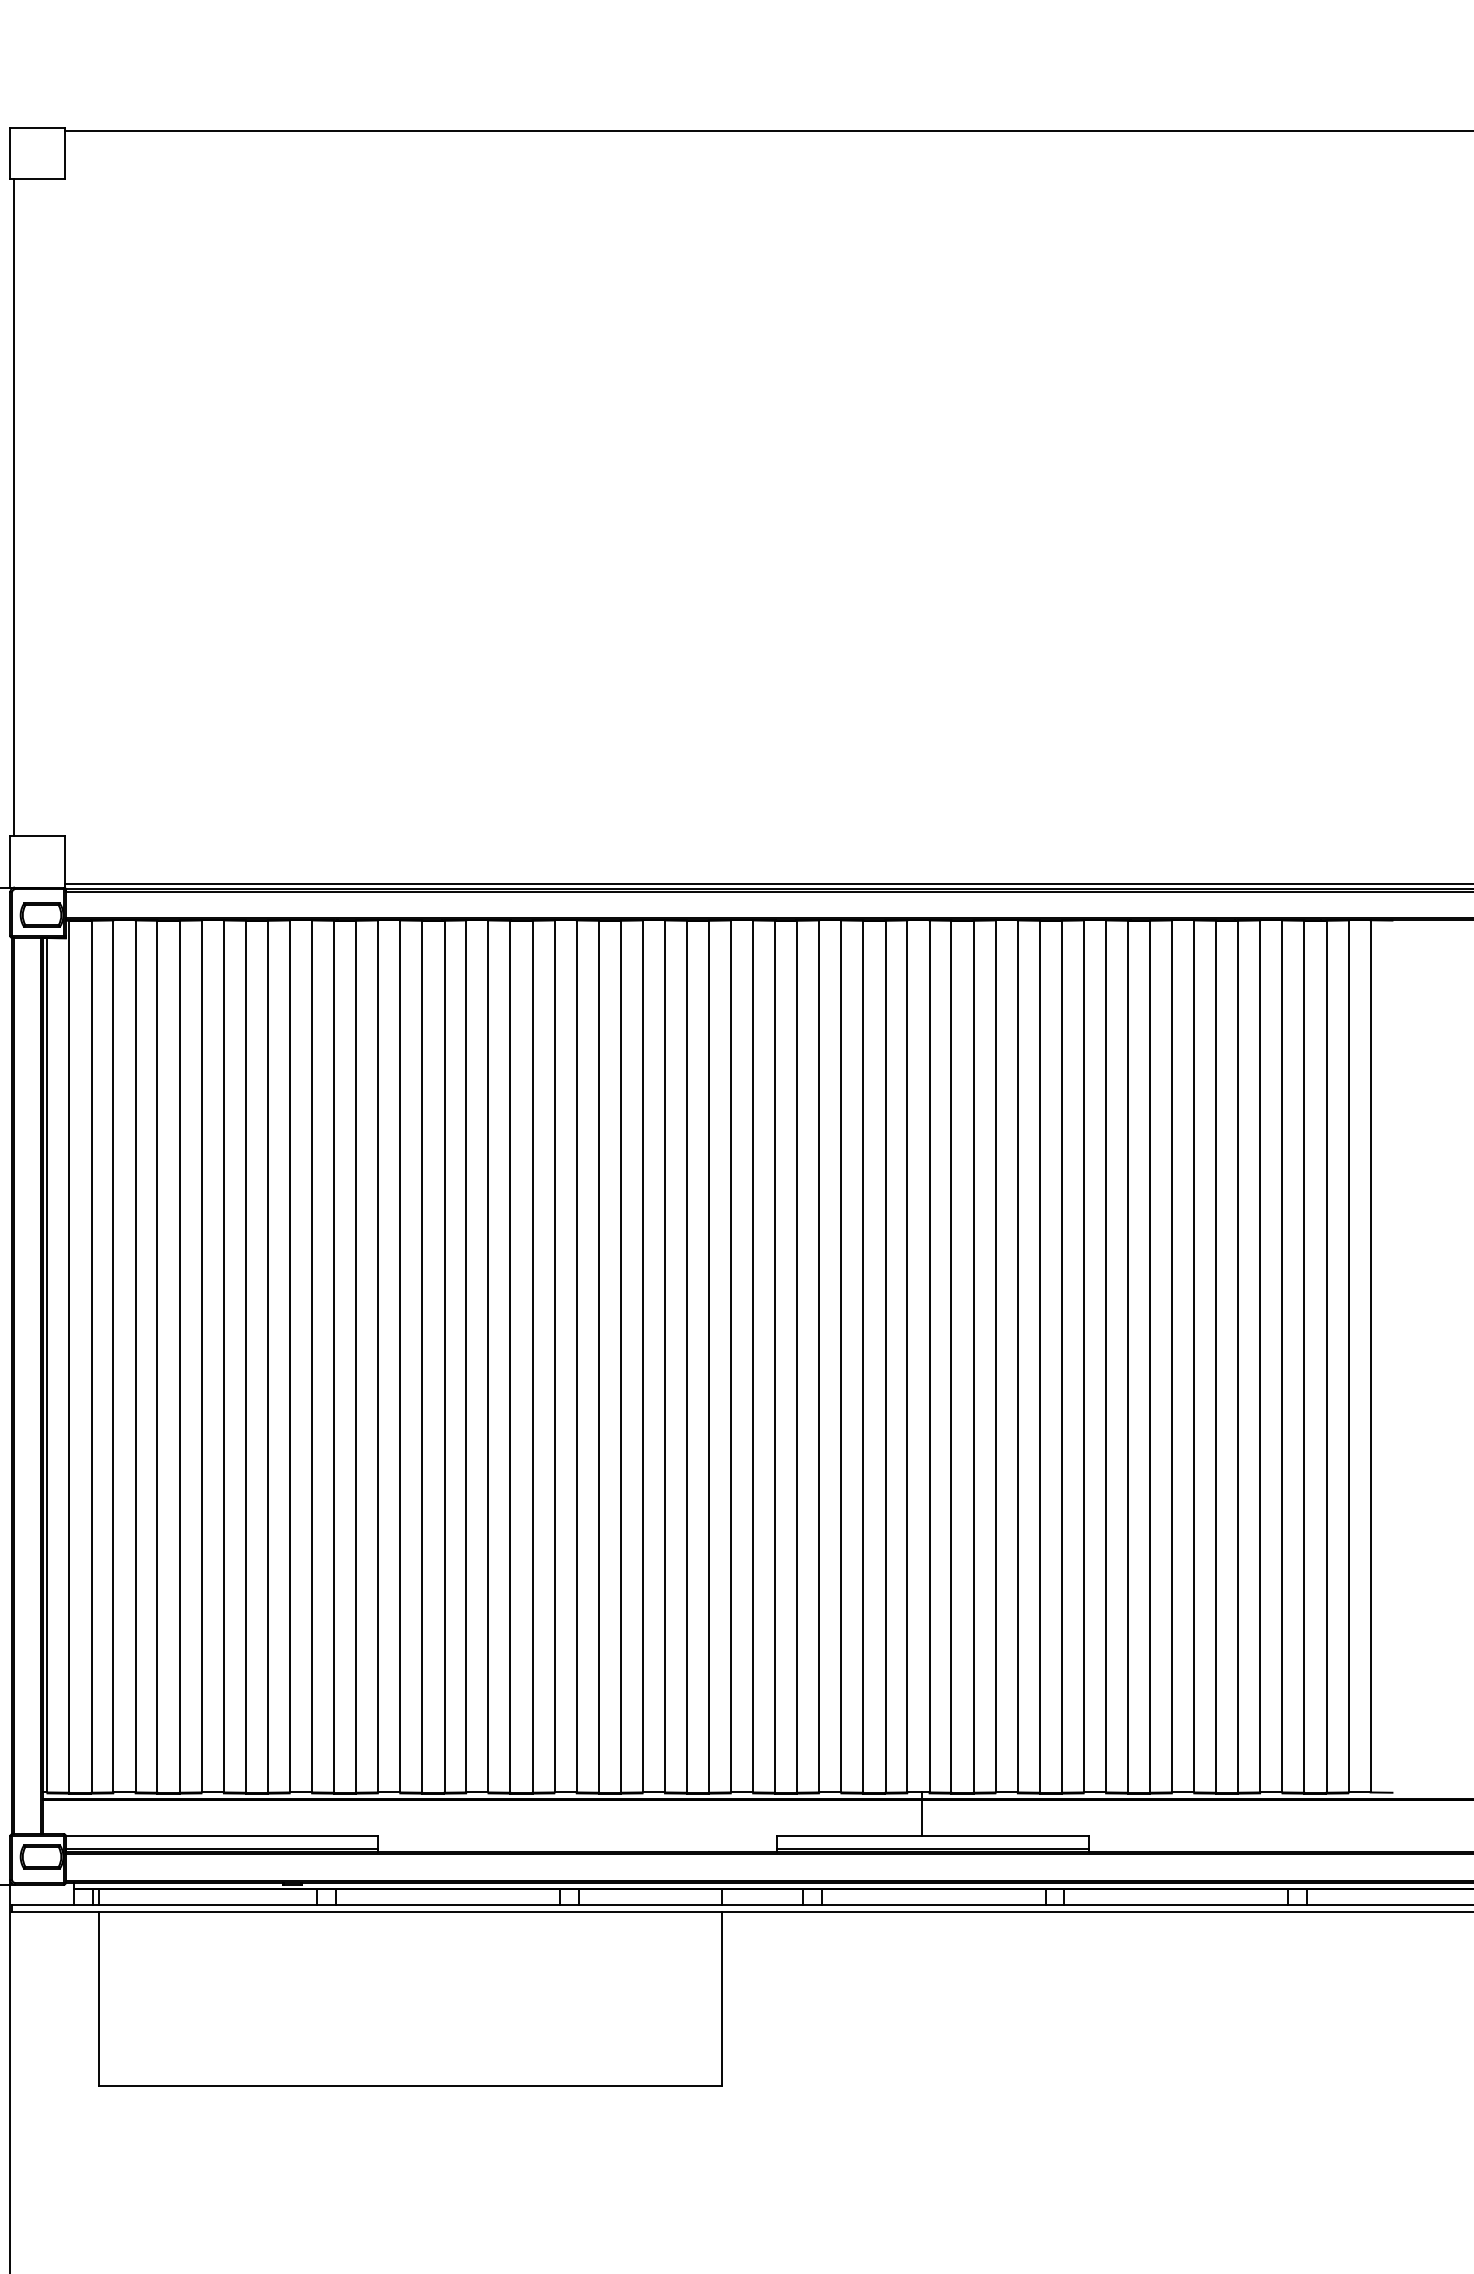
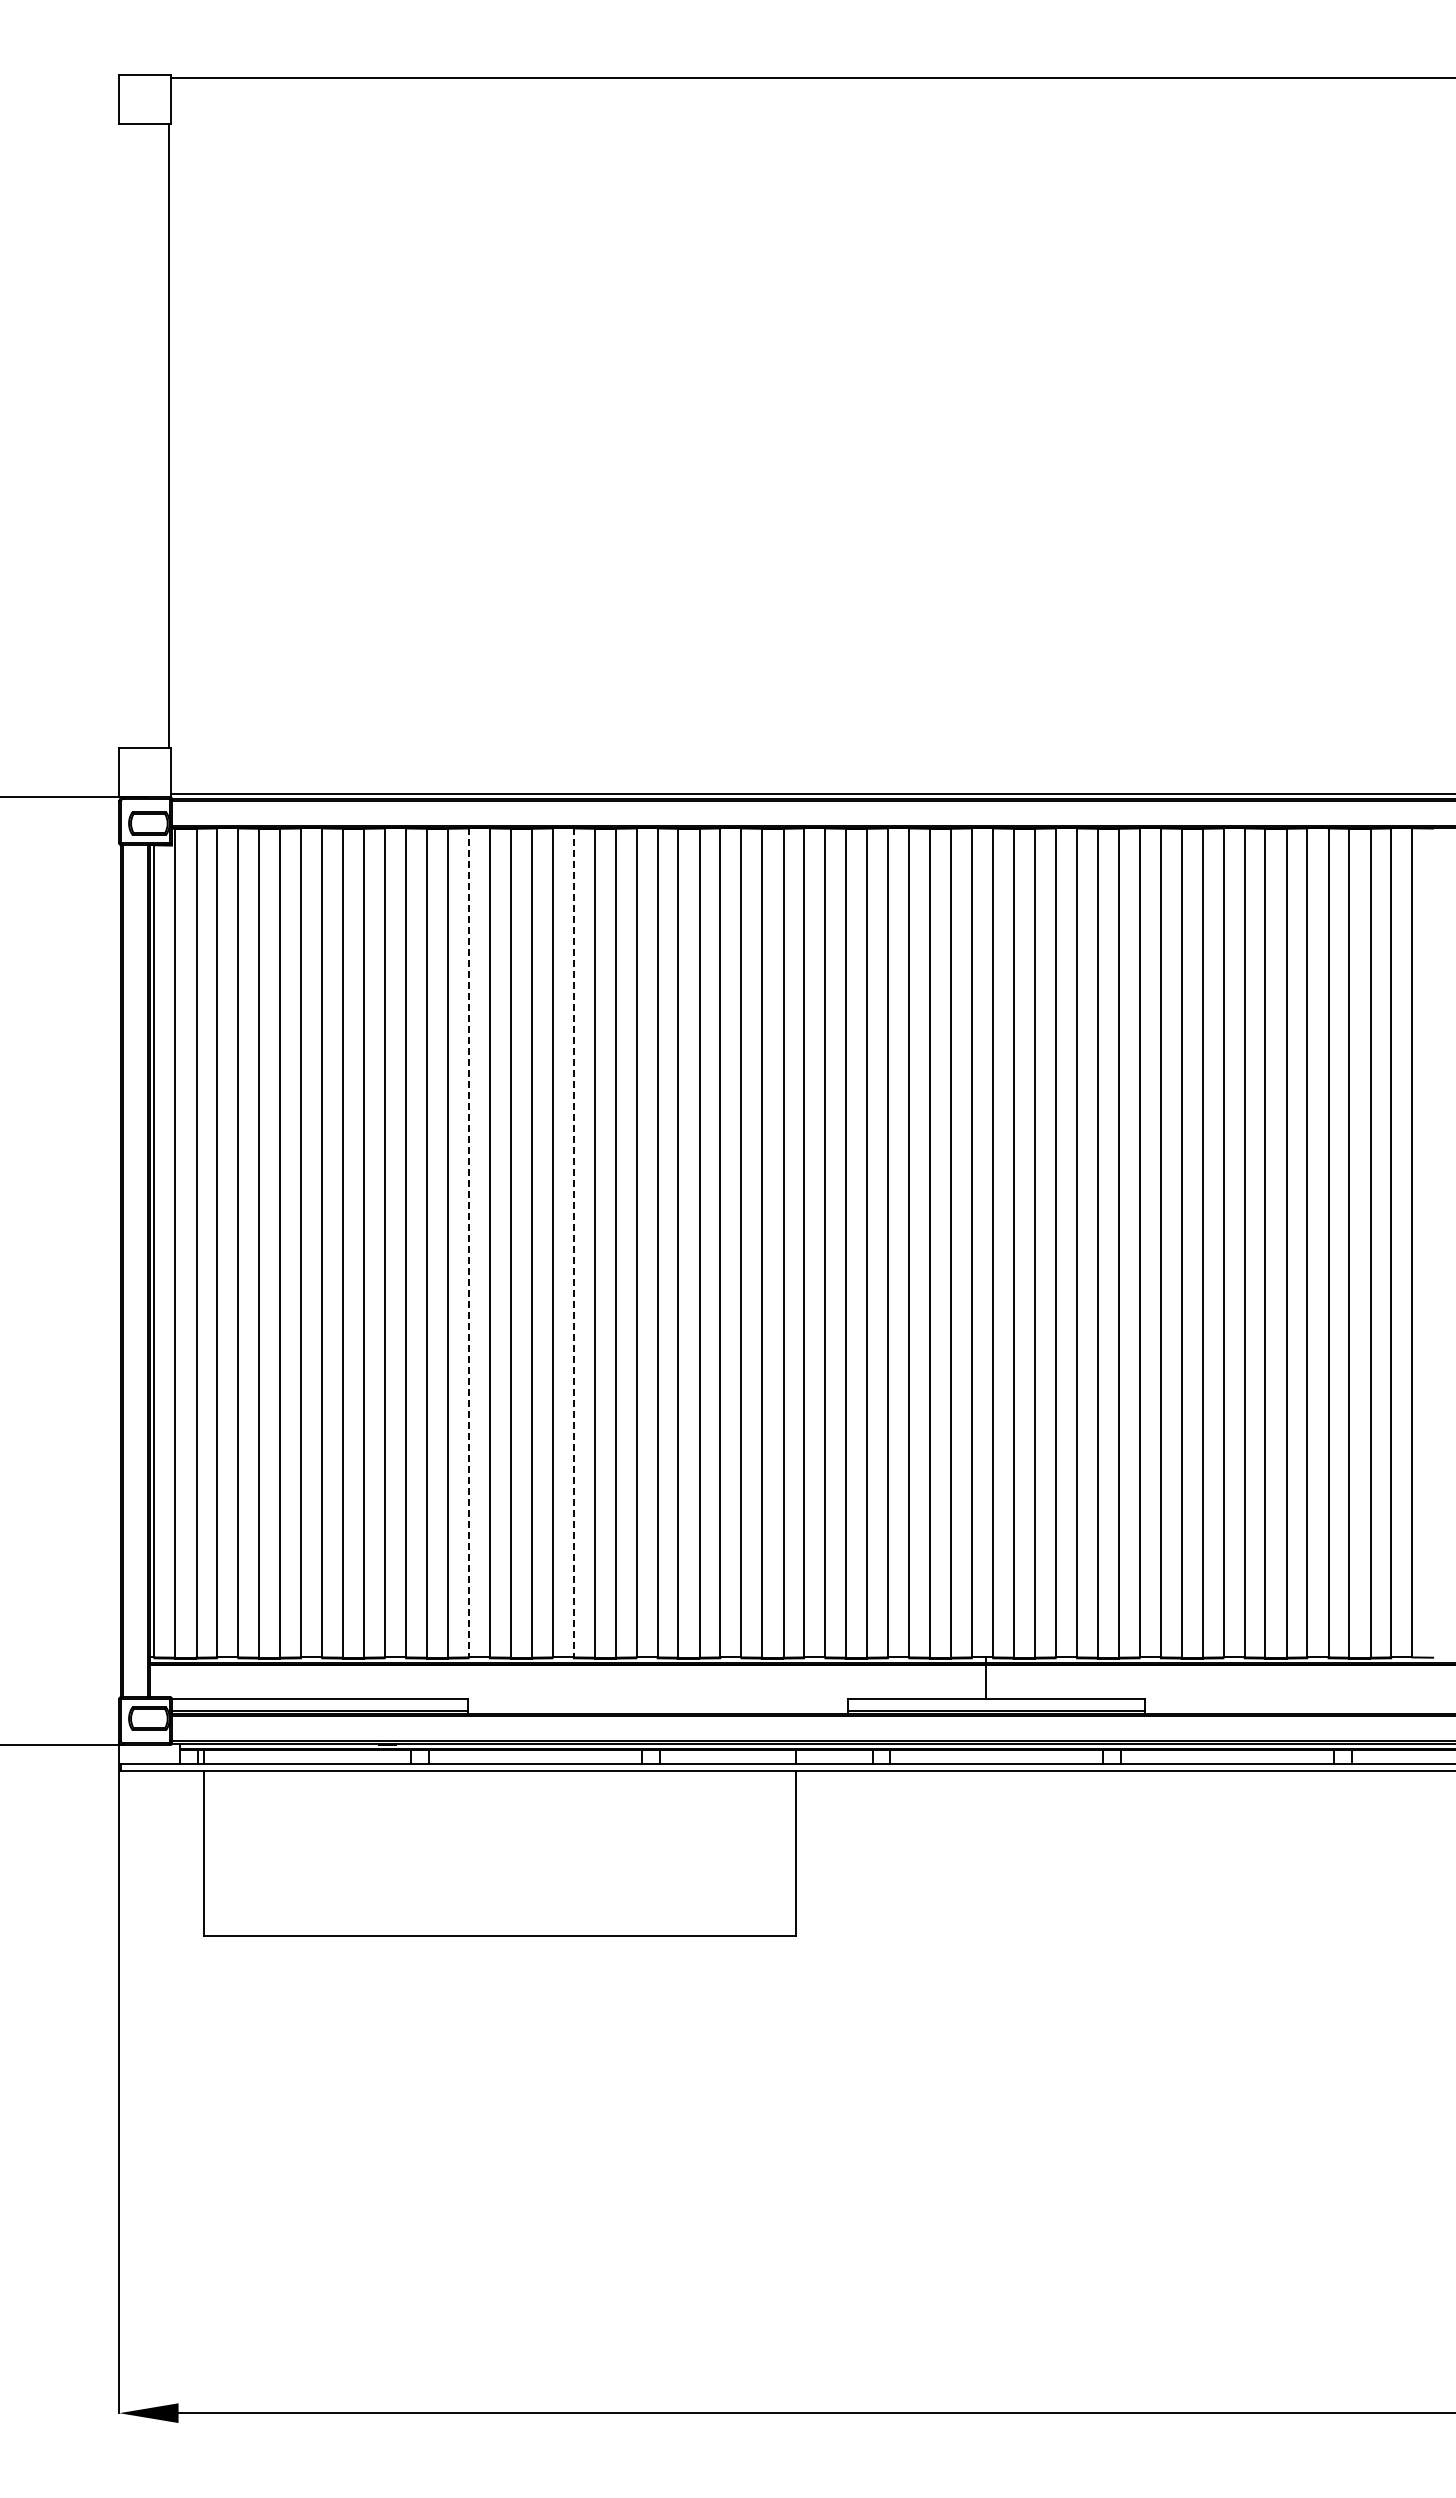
line: (13, 507) -> (169, 435), moved
line: (377, 1355) -> (468, 1242), solid -> dashed
line: (488, 1355) -> (573, 1242), solid -> dashed

